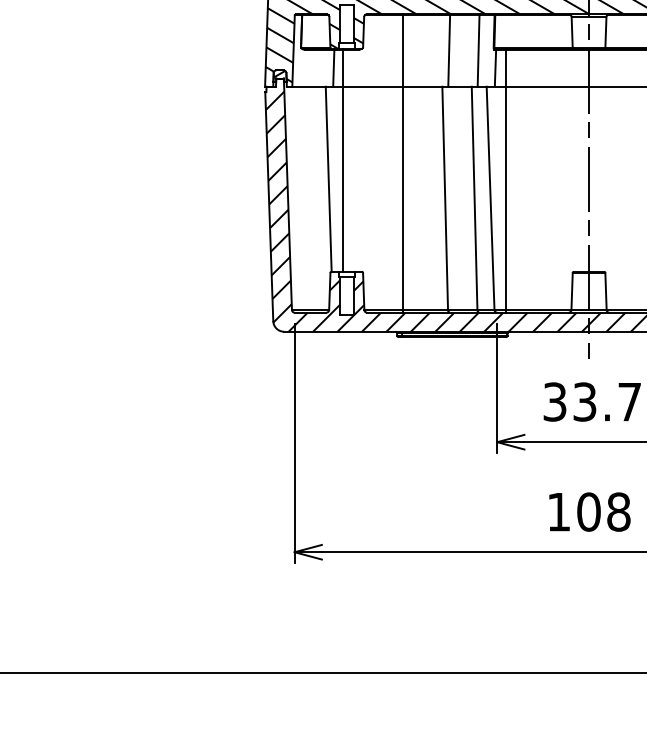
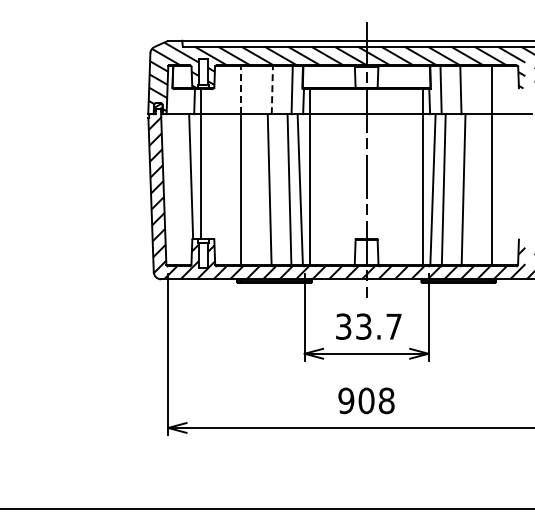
line: (403, 50) -> (241, 89), solid -> dashed
line: (449, 50) -> (272, 89), solid -> dashed
text: (559, 511) -> (346, 400), 108 -> 908

